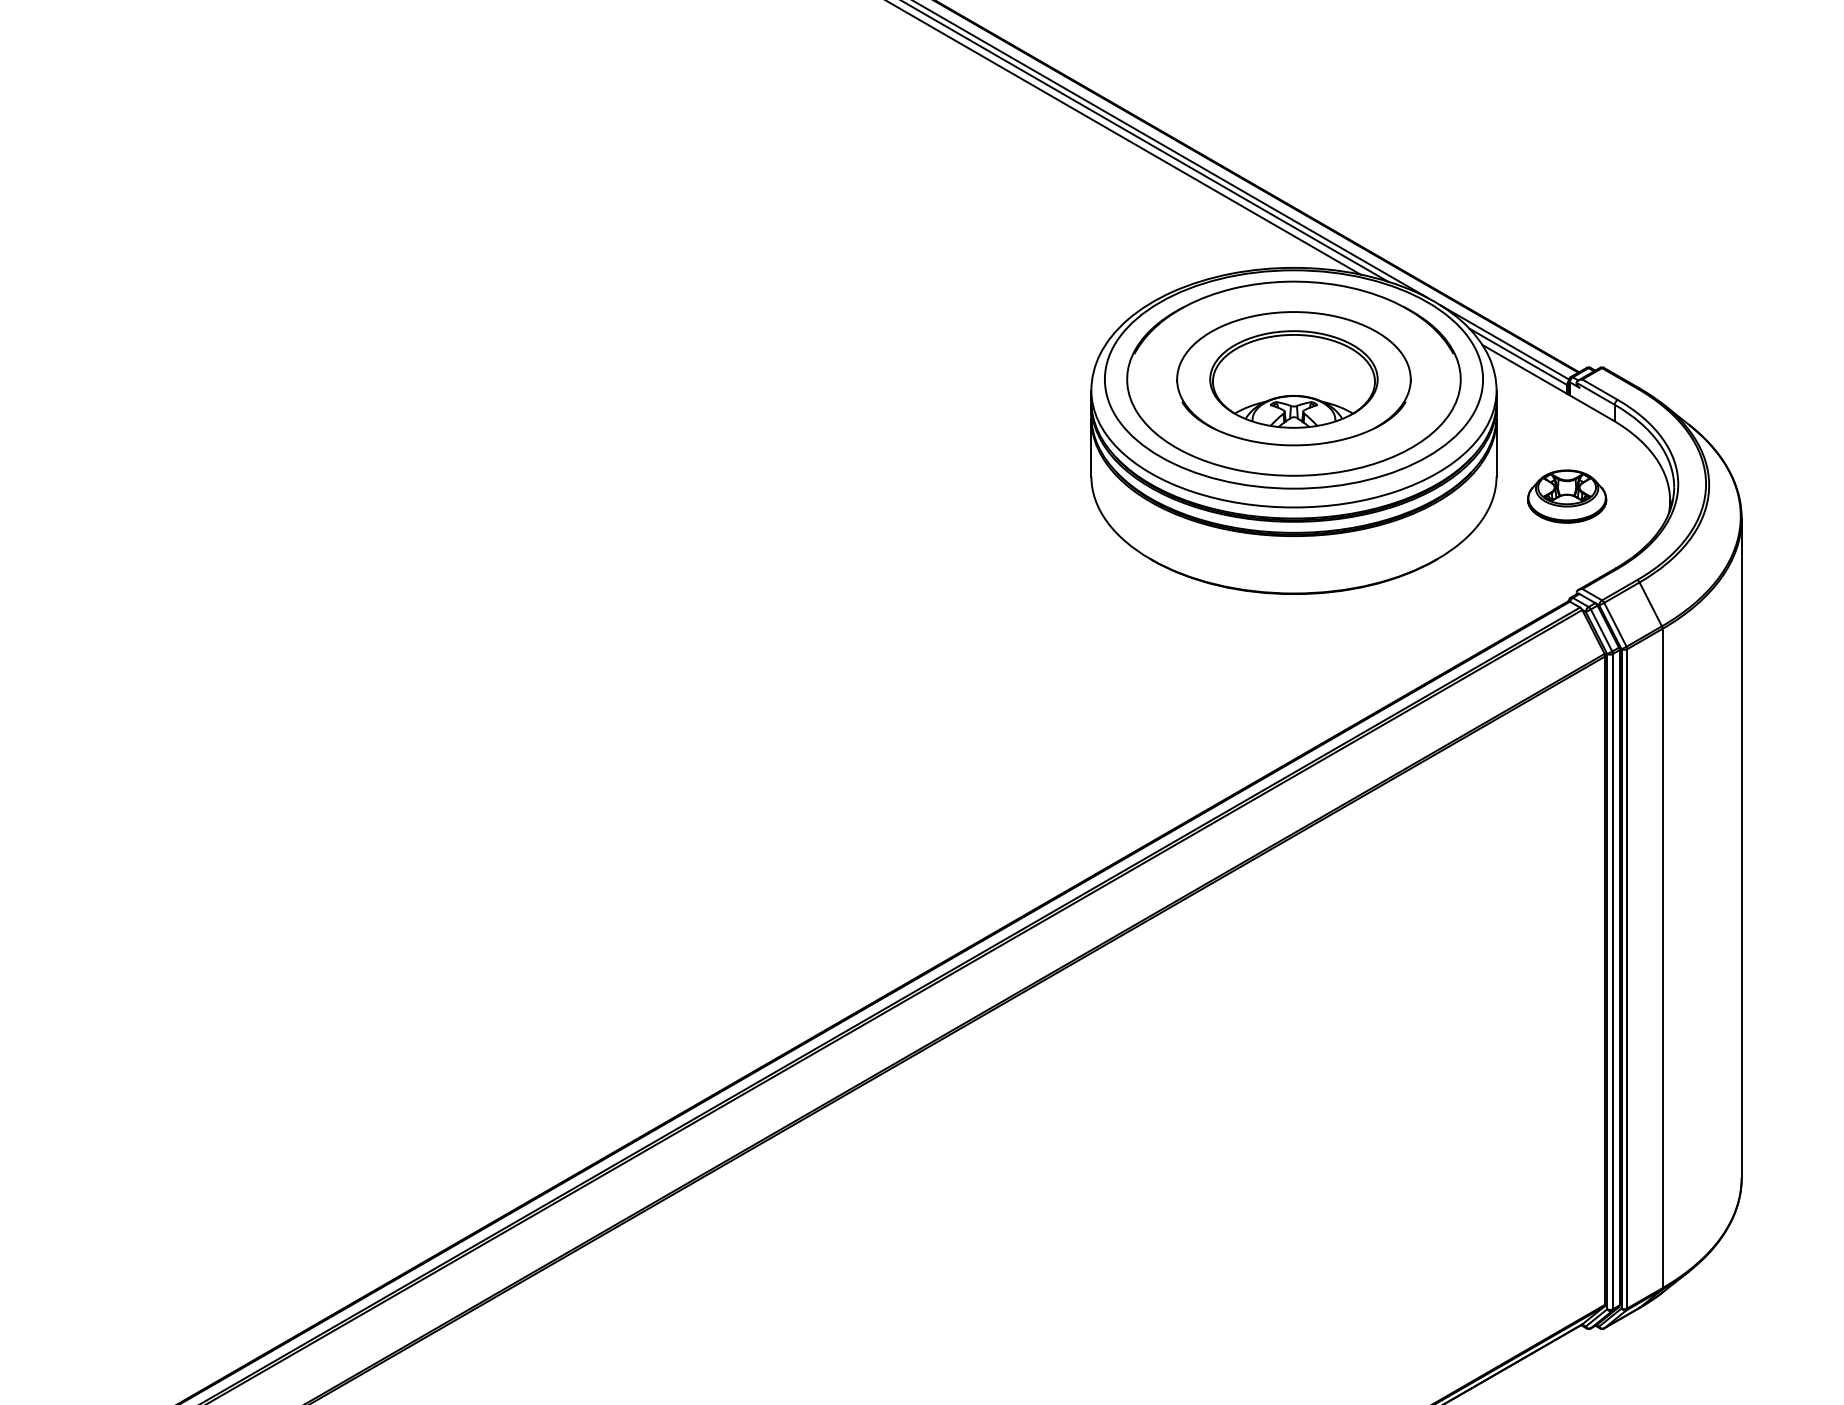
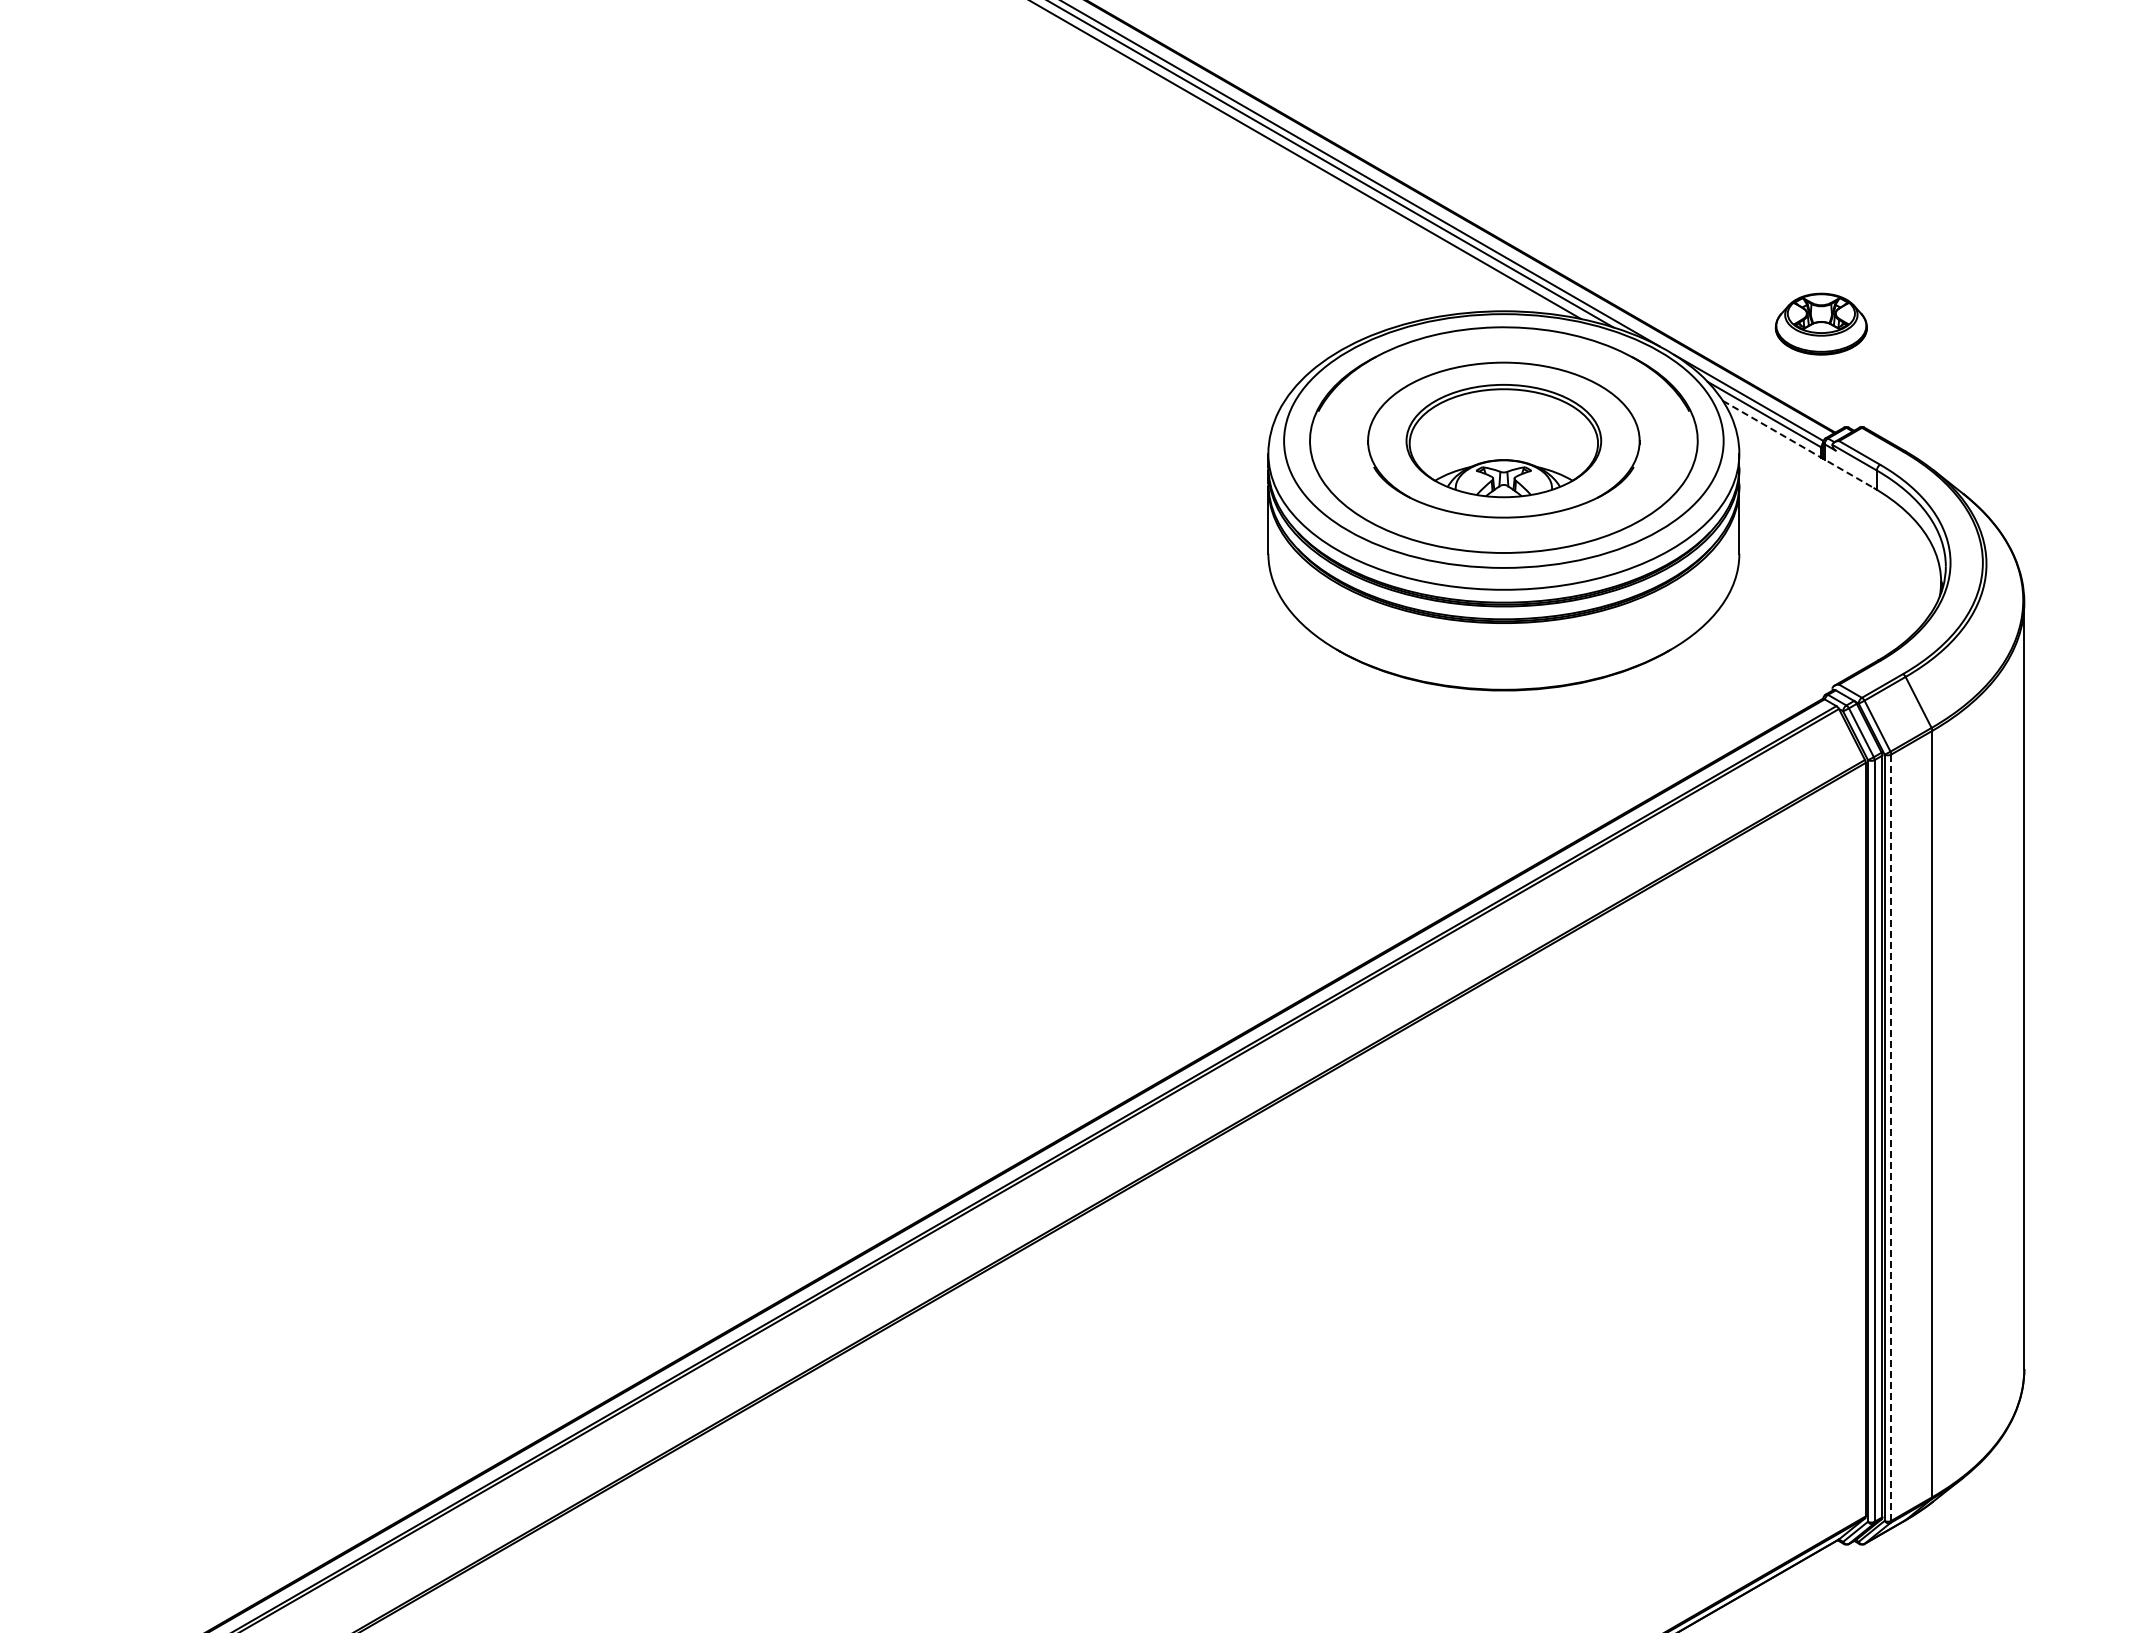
line: (1547, 382) -> (1798, 444), solid -> dashed
part: (1566, 496) -> (1820, 323), moved
line: (1627, 978) -> (1891, 1137), solid -> dashed

